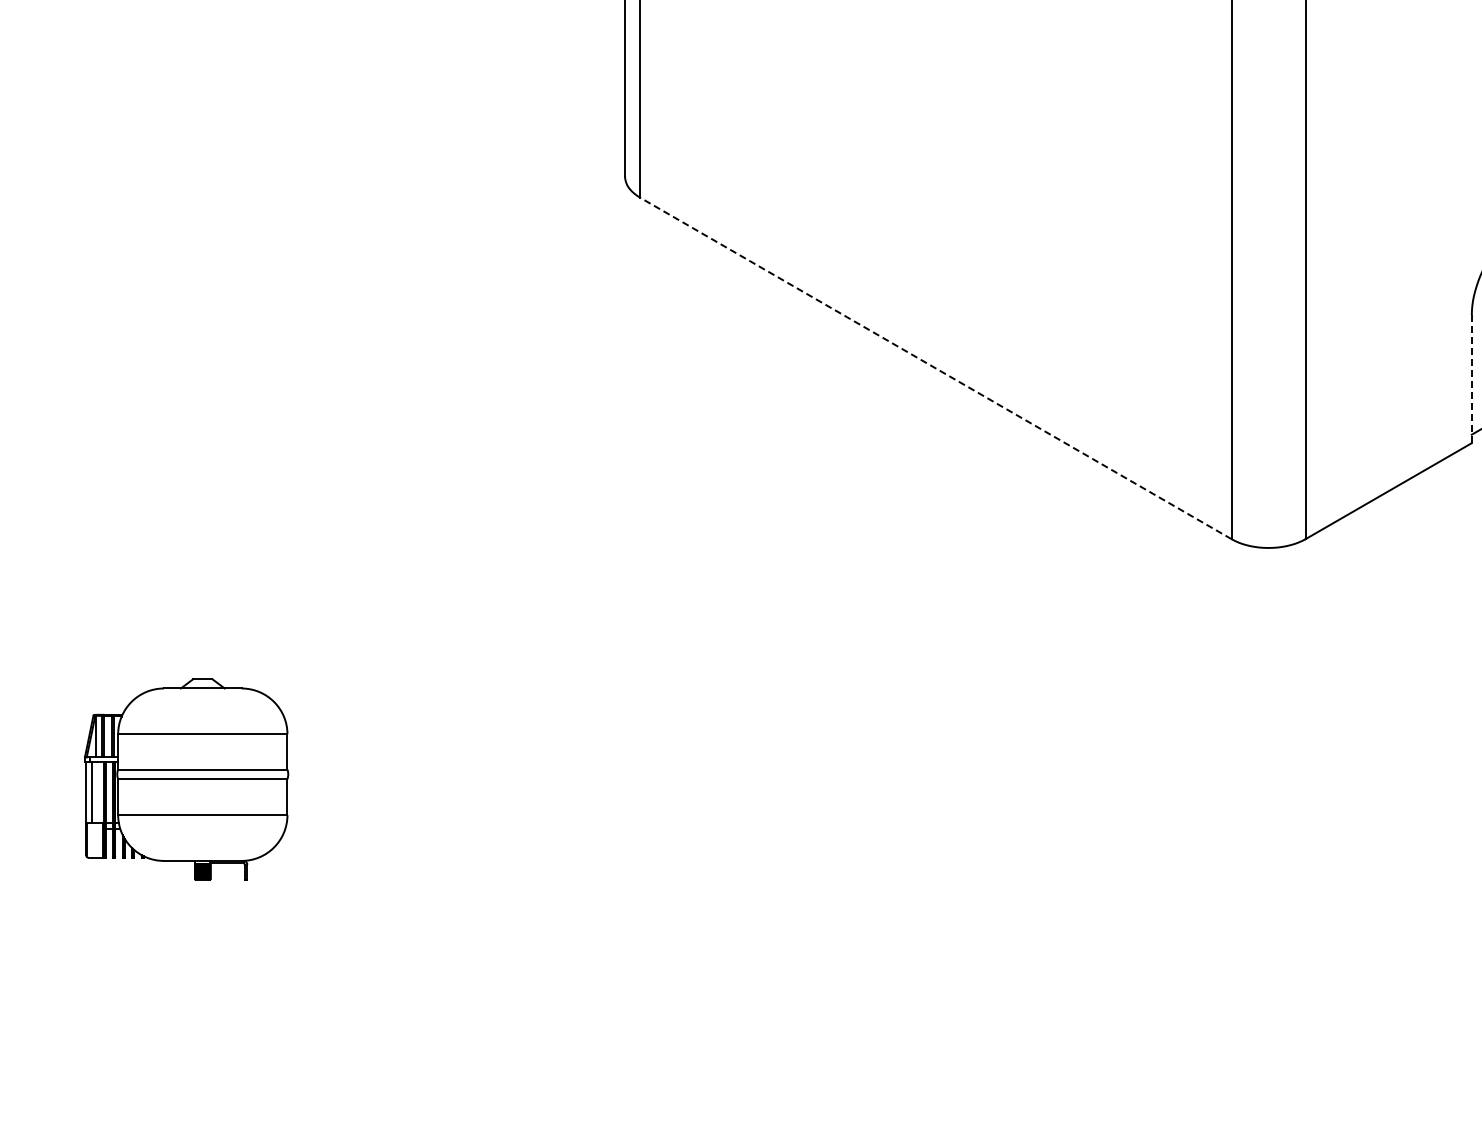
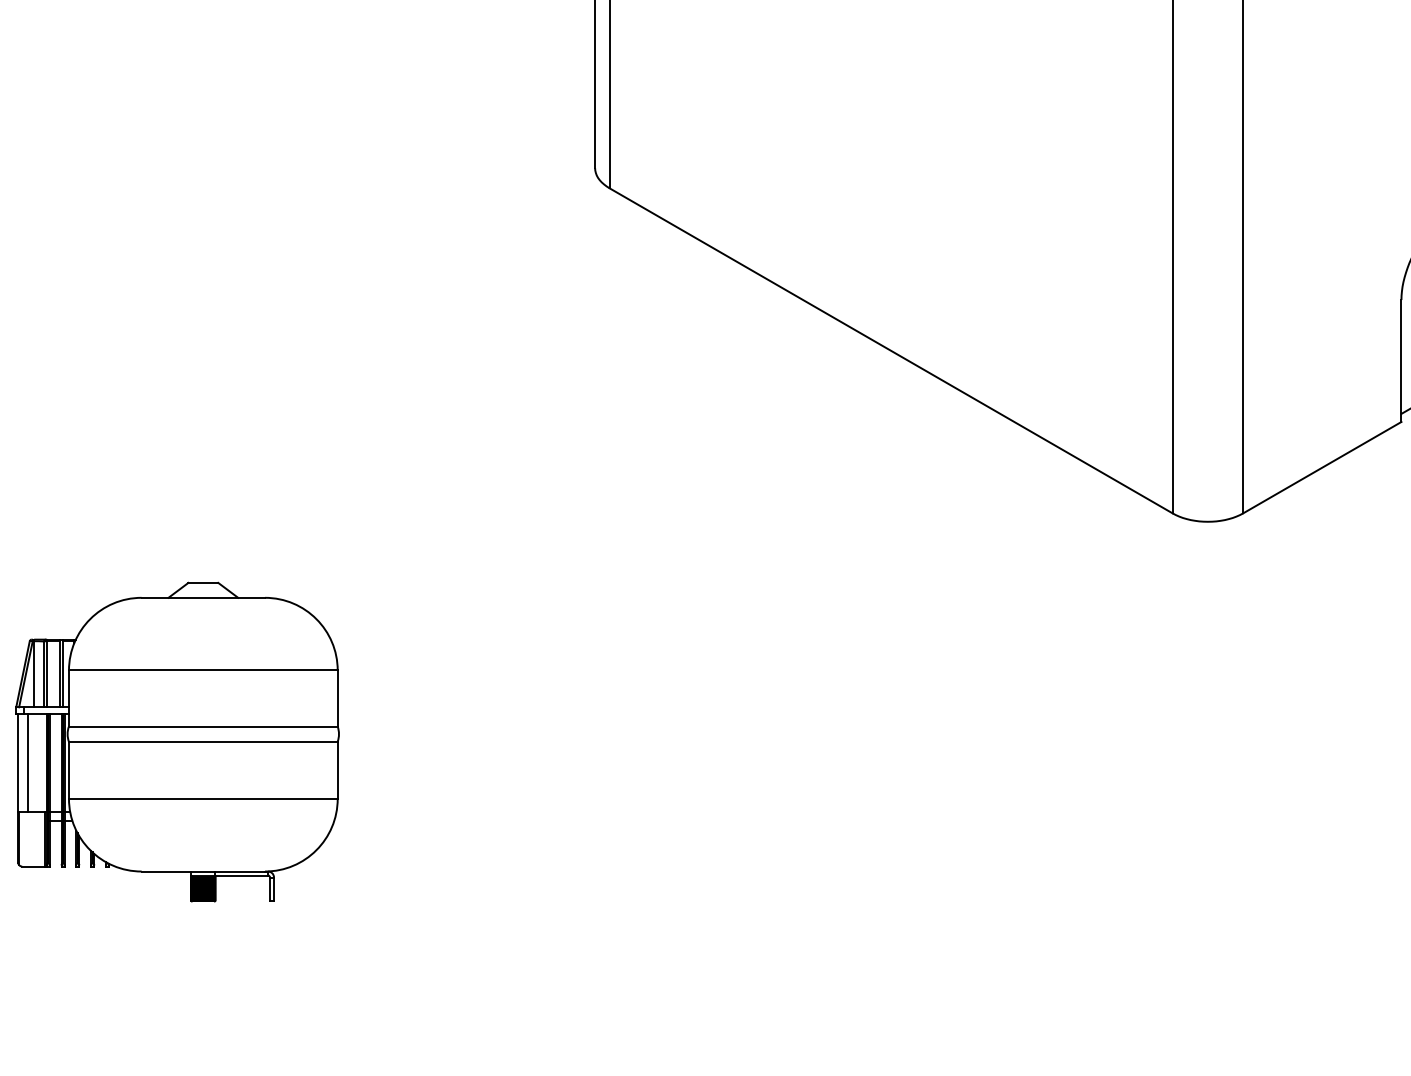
line: (935, 368) -> (890, 350), dashed -> solid
line: (1471, 378) -> (1401, 360), dashed -> solid
part: (186, 779) -> (177, 742), size x1.67

